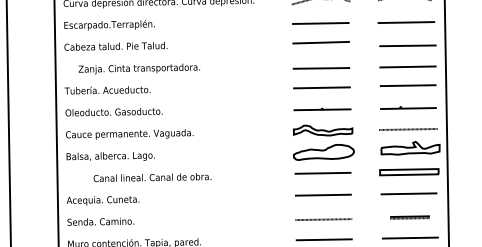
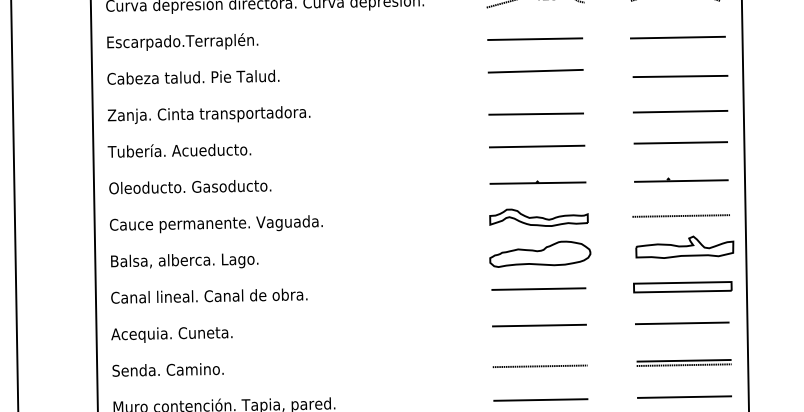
text: (138, 68) -> (207, 114), moved
text: (152, 177) -> (209, 296), moved
part: (409, 217) -> (683, 362), size x1.43

